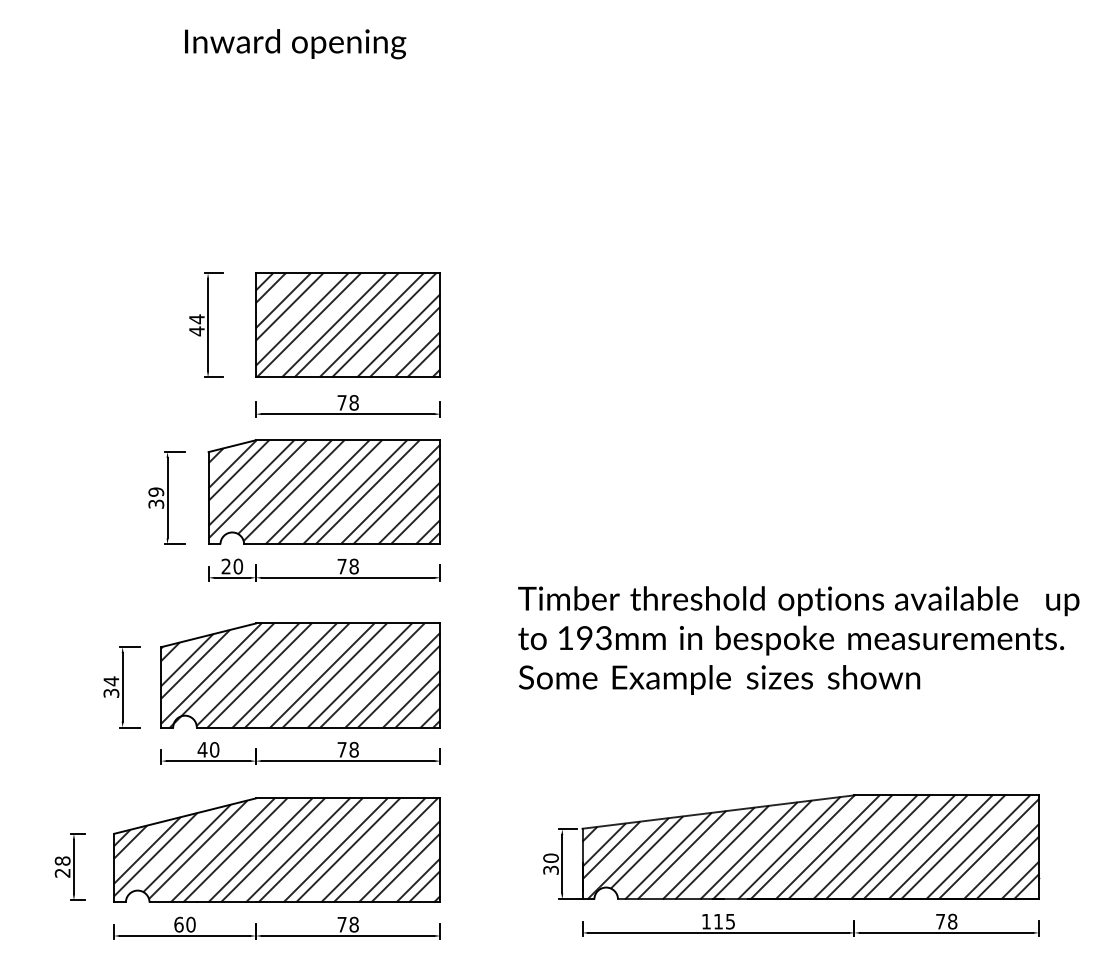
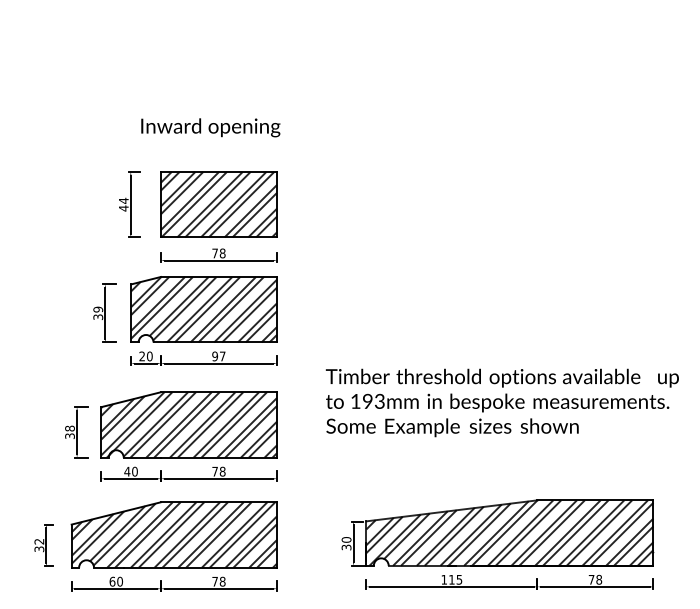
text: (294, 43) -> (210, 127), moved
text: (347, 566) -> (218, 356), 78 -> 97
text: (110, 681) -> (69, 428), 34 -> 38
text: (62, 867) -> (39, 545), 28 -> 32

